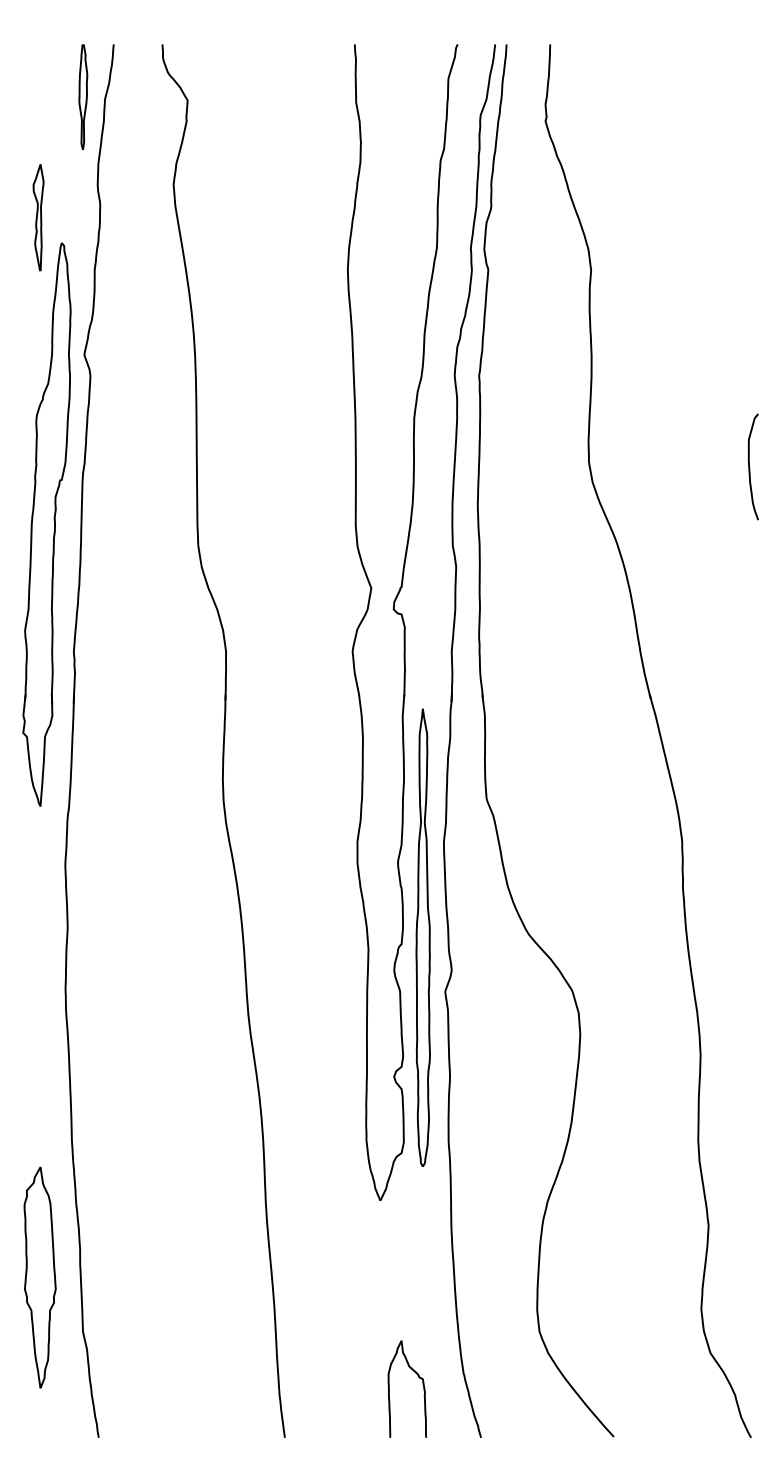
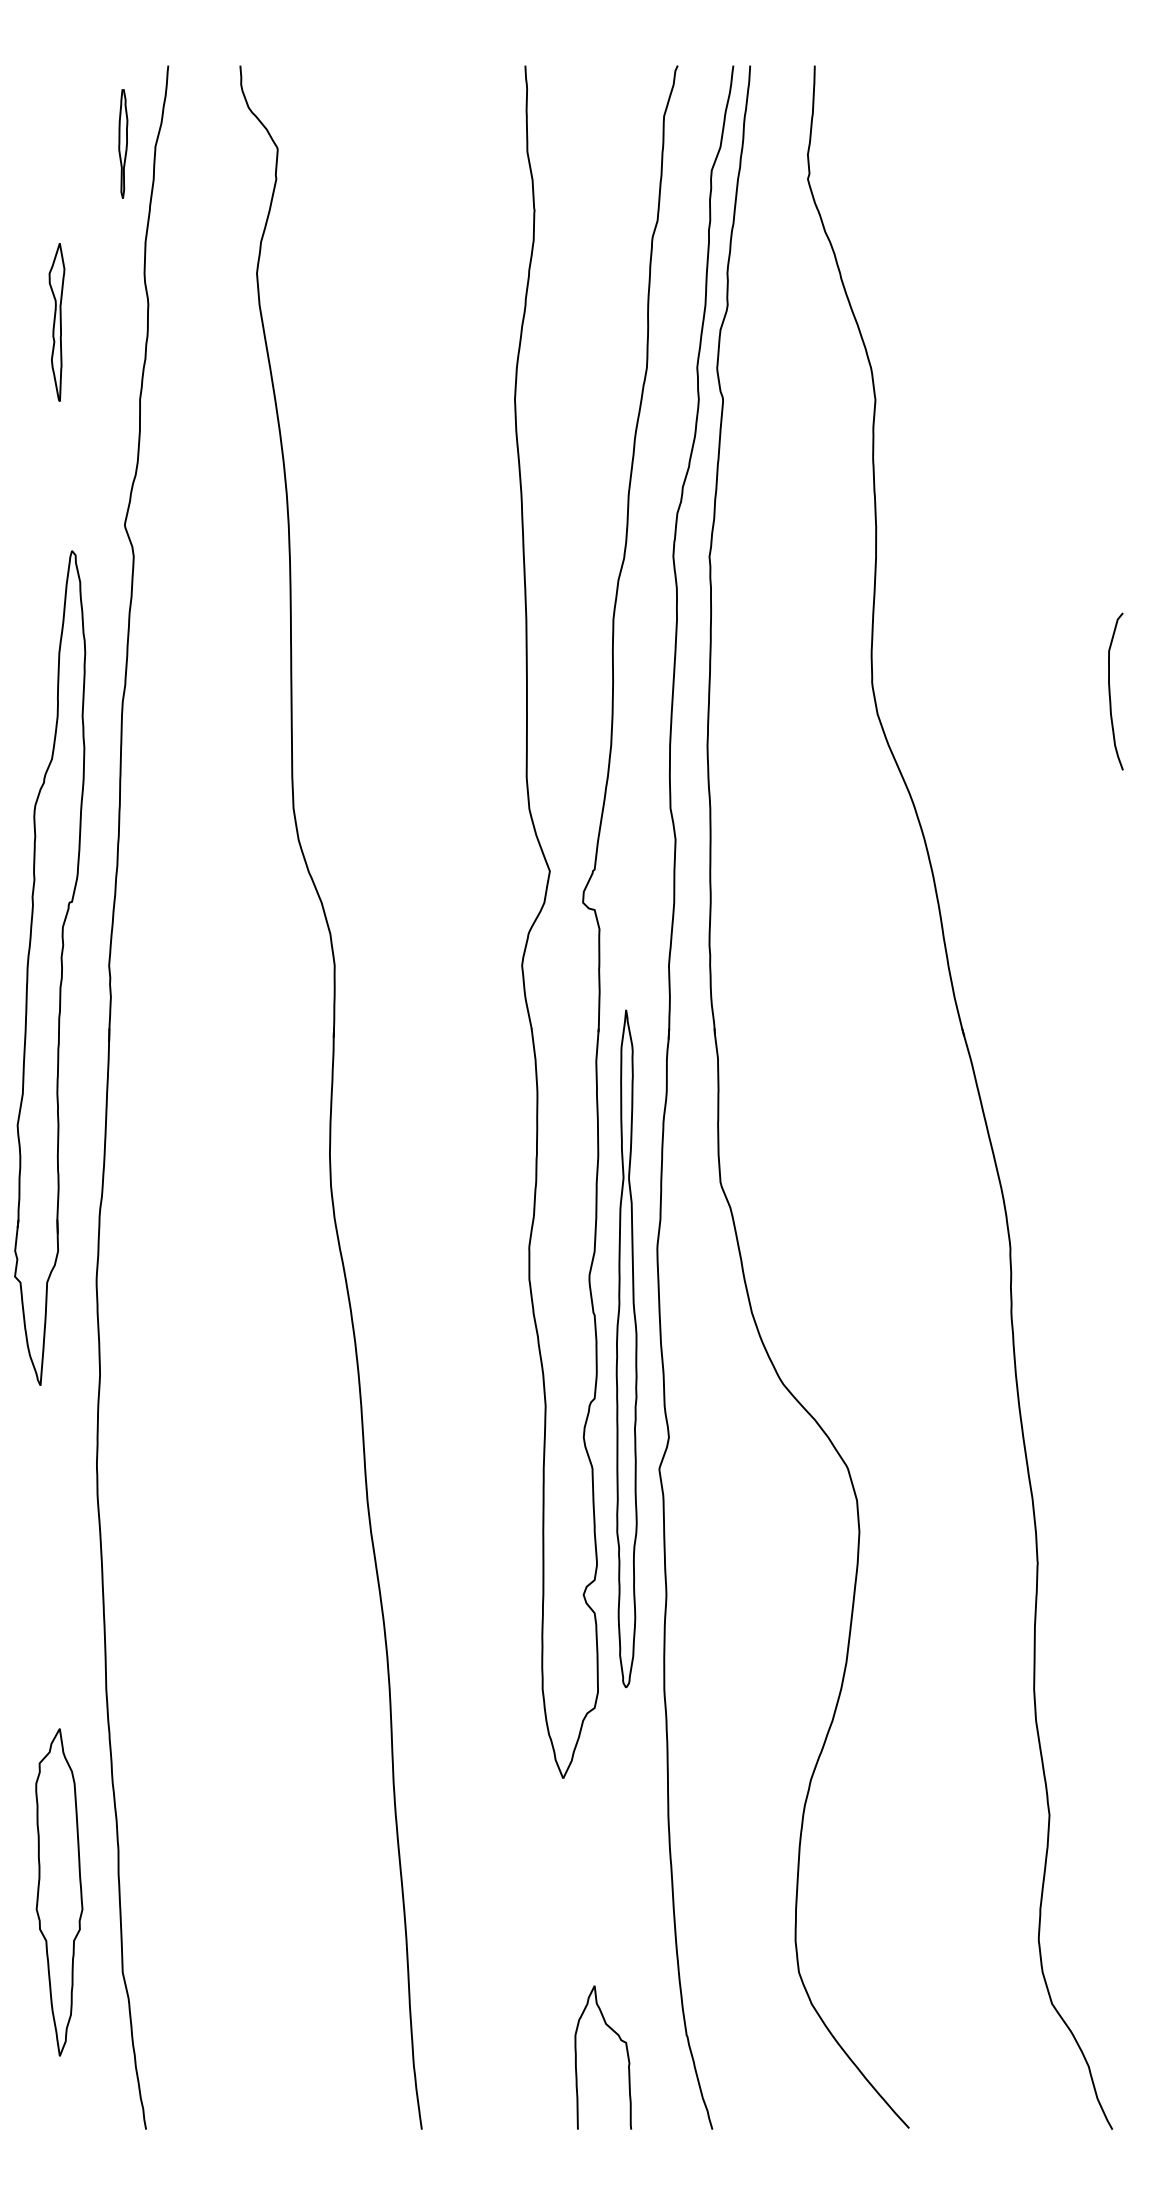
part: (83, 97) -> (123, 144), size x0.7
part: (46, 524) -> (49, 967), moved
part: (422, 937) -> (625, 1348), moved

